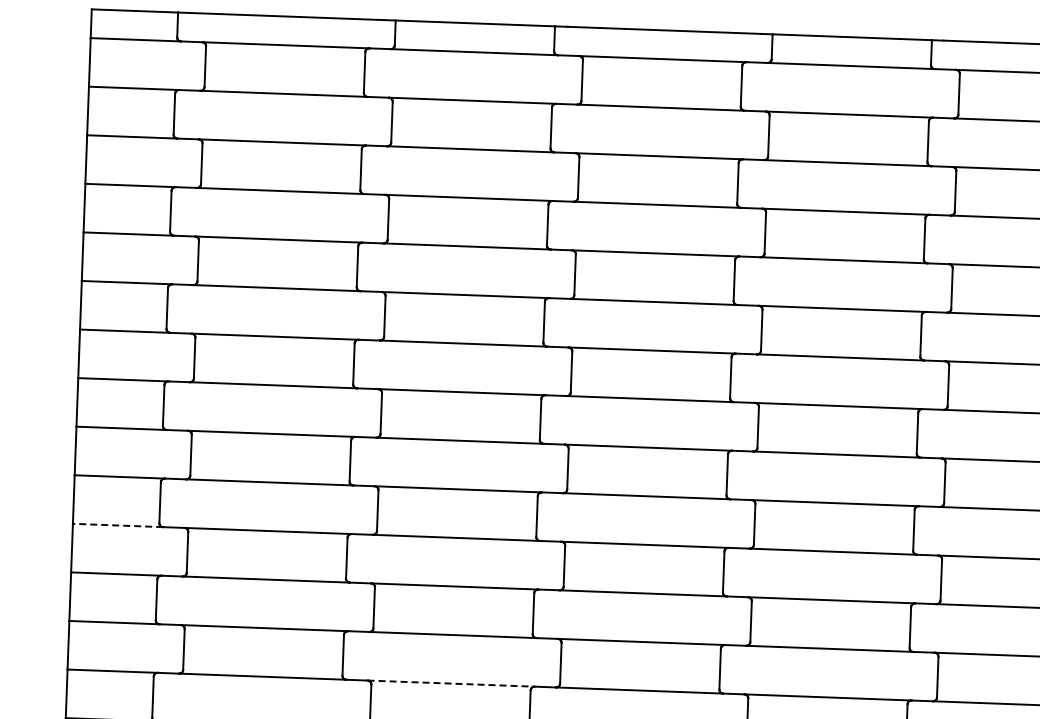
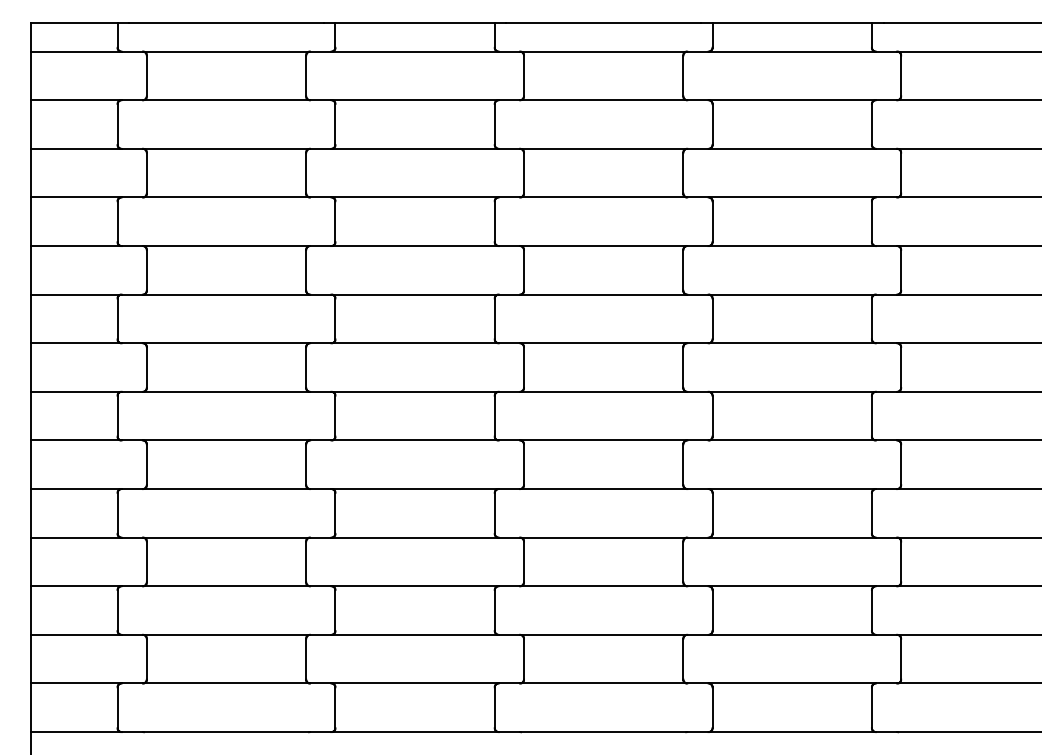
line: (117, 525) -> (75, 537), dashed -> solid
line: (451, 683) -> (415, 683), dashed -> solid

